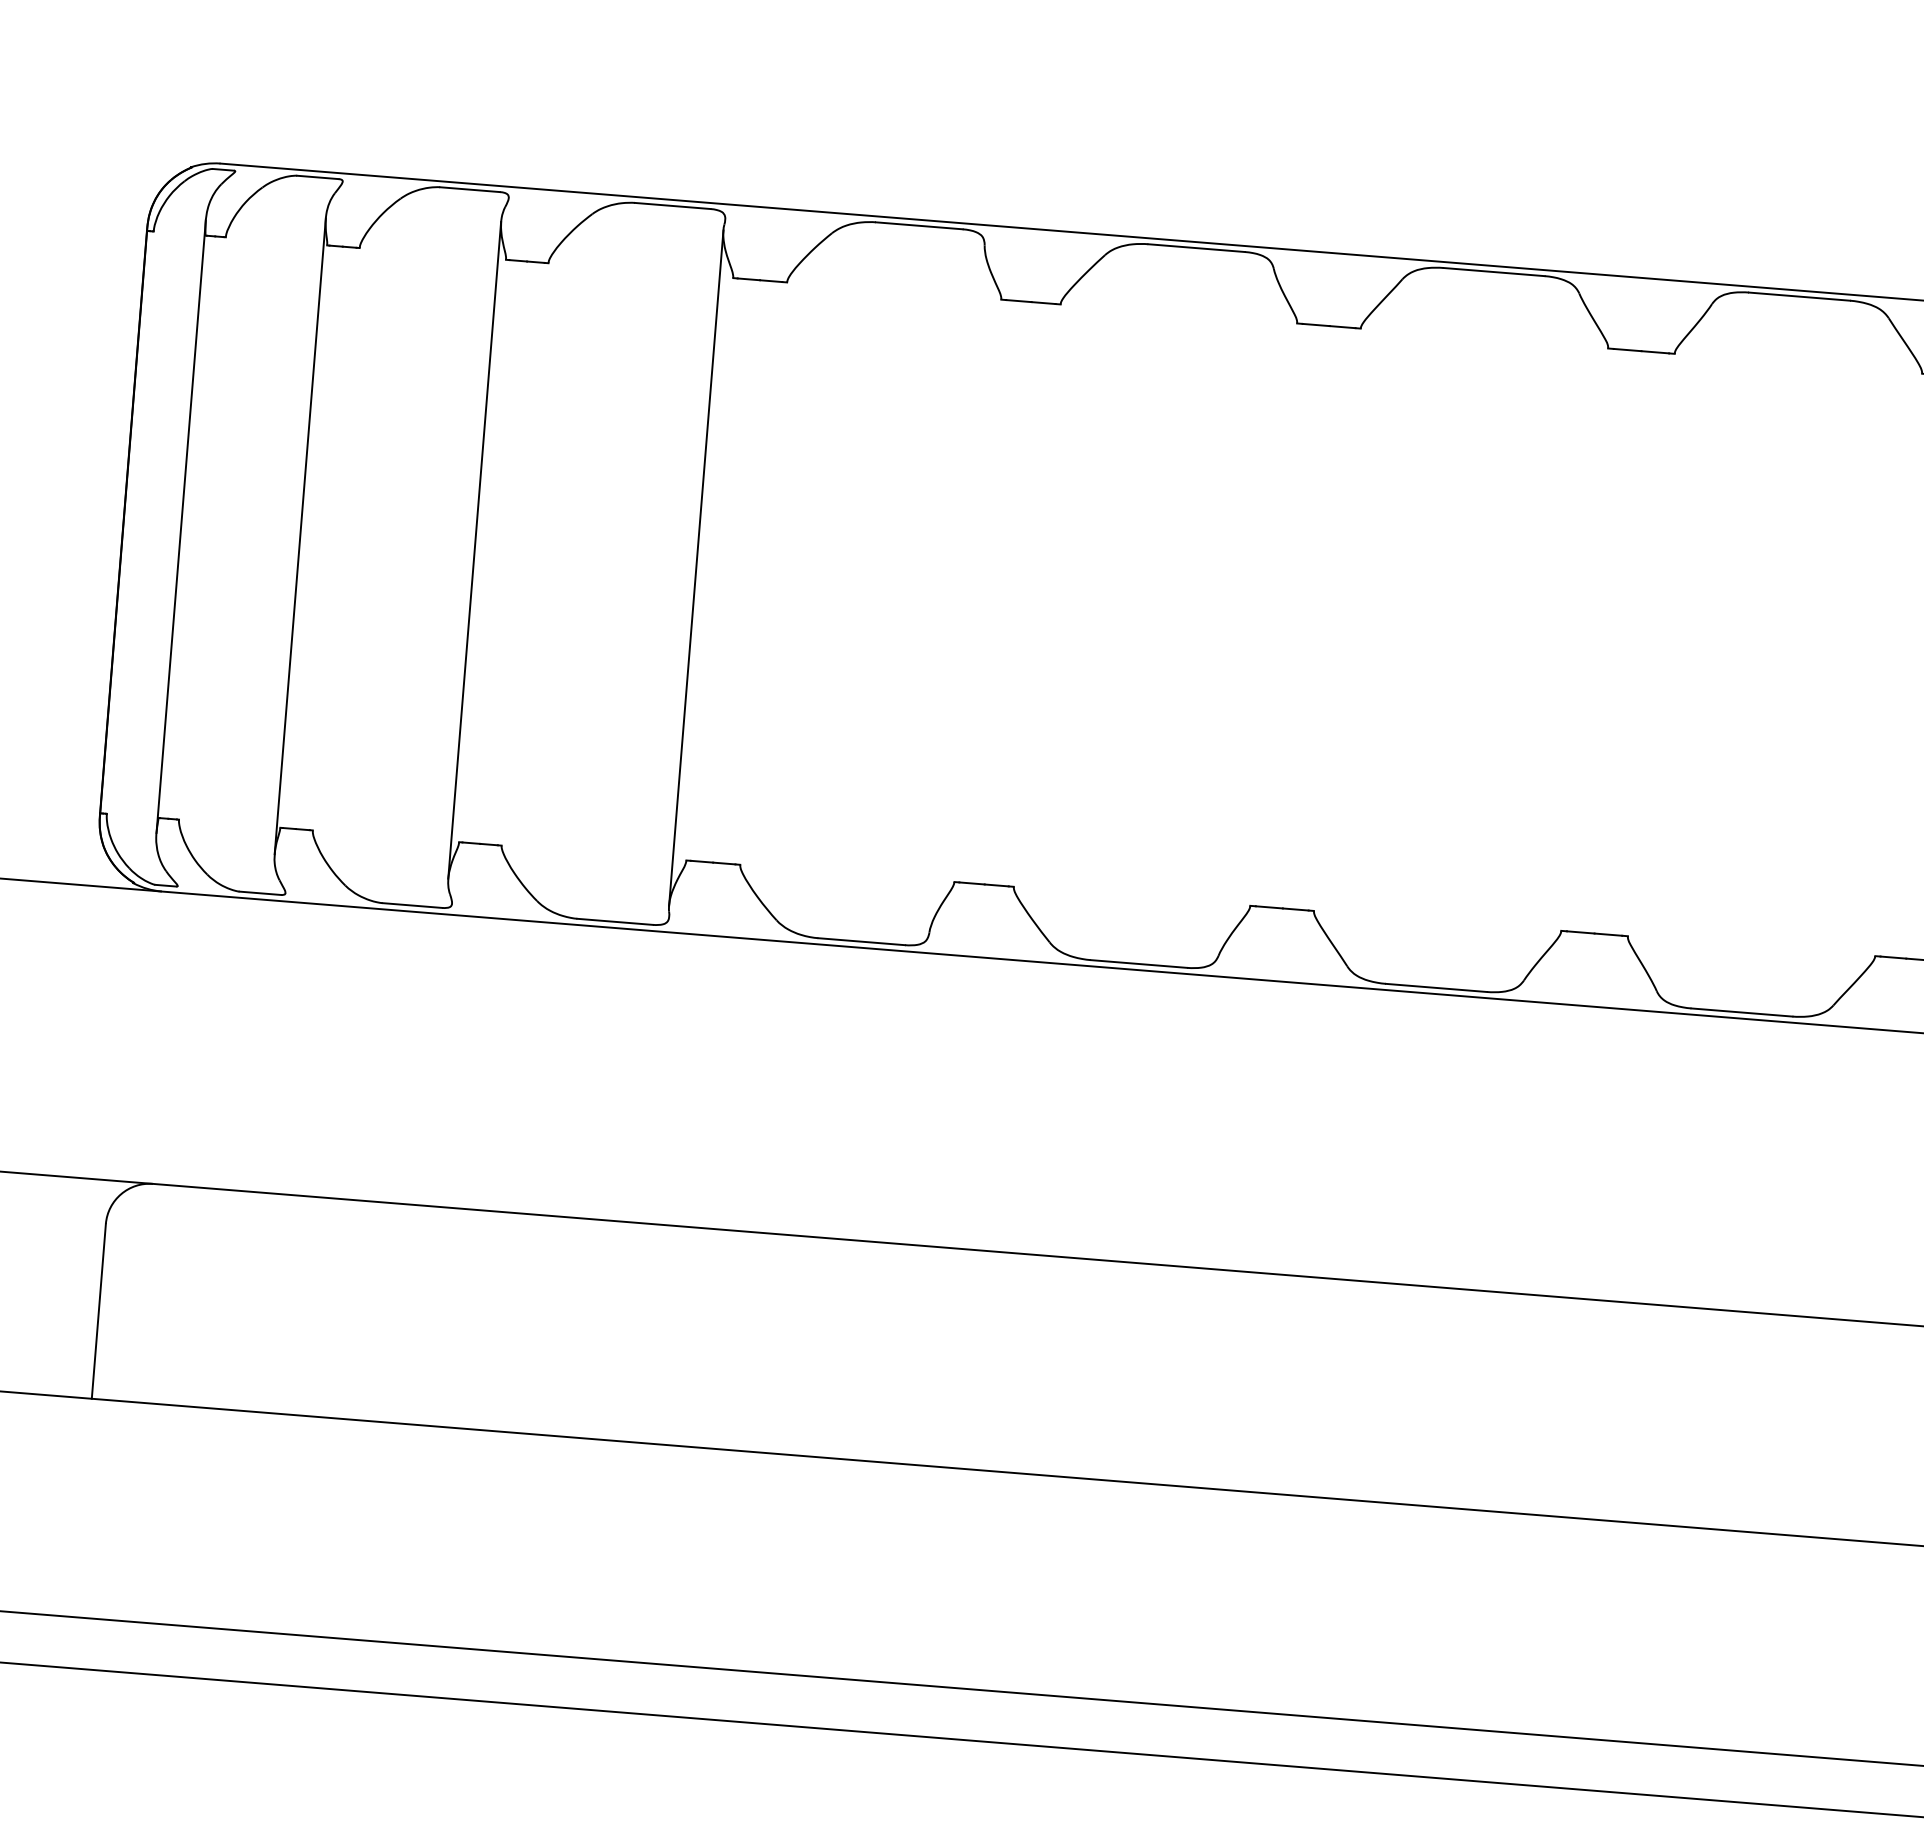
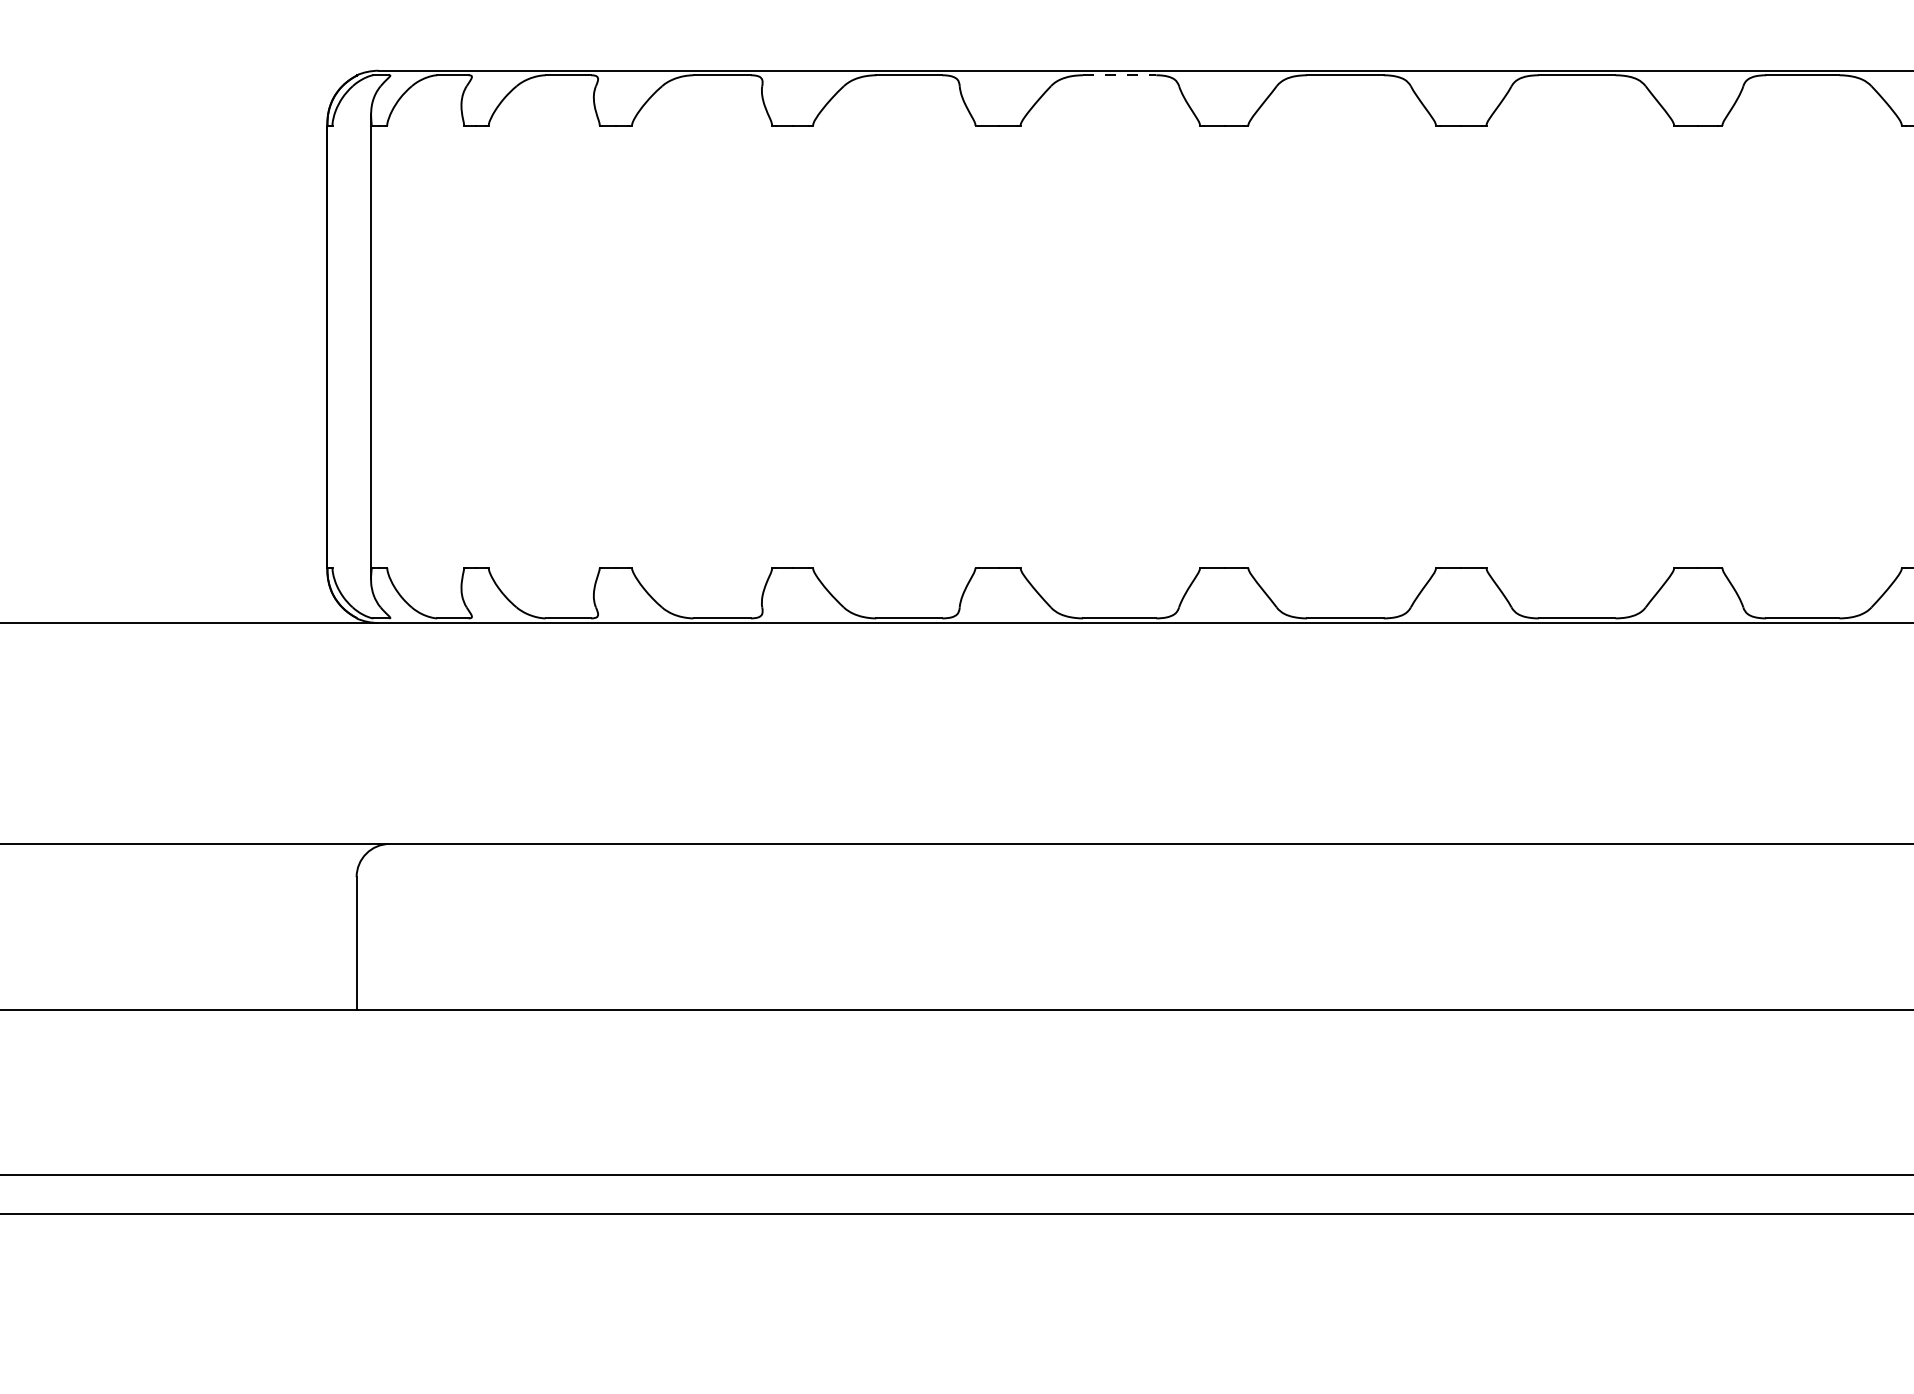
line: (1196, 248) -> (1119, 75), solid -> dashed
line: (300, 535) -> (461, 346), removed
line: (474, 549) -> (593, 346), removed
line: (695, 567) -> (761, 346), removed

